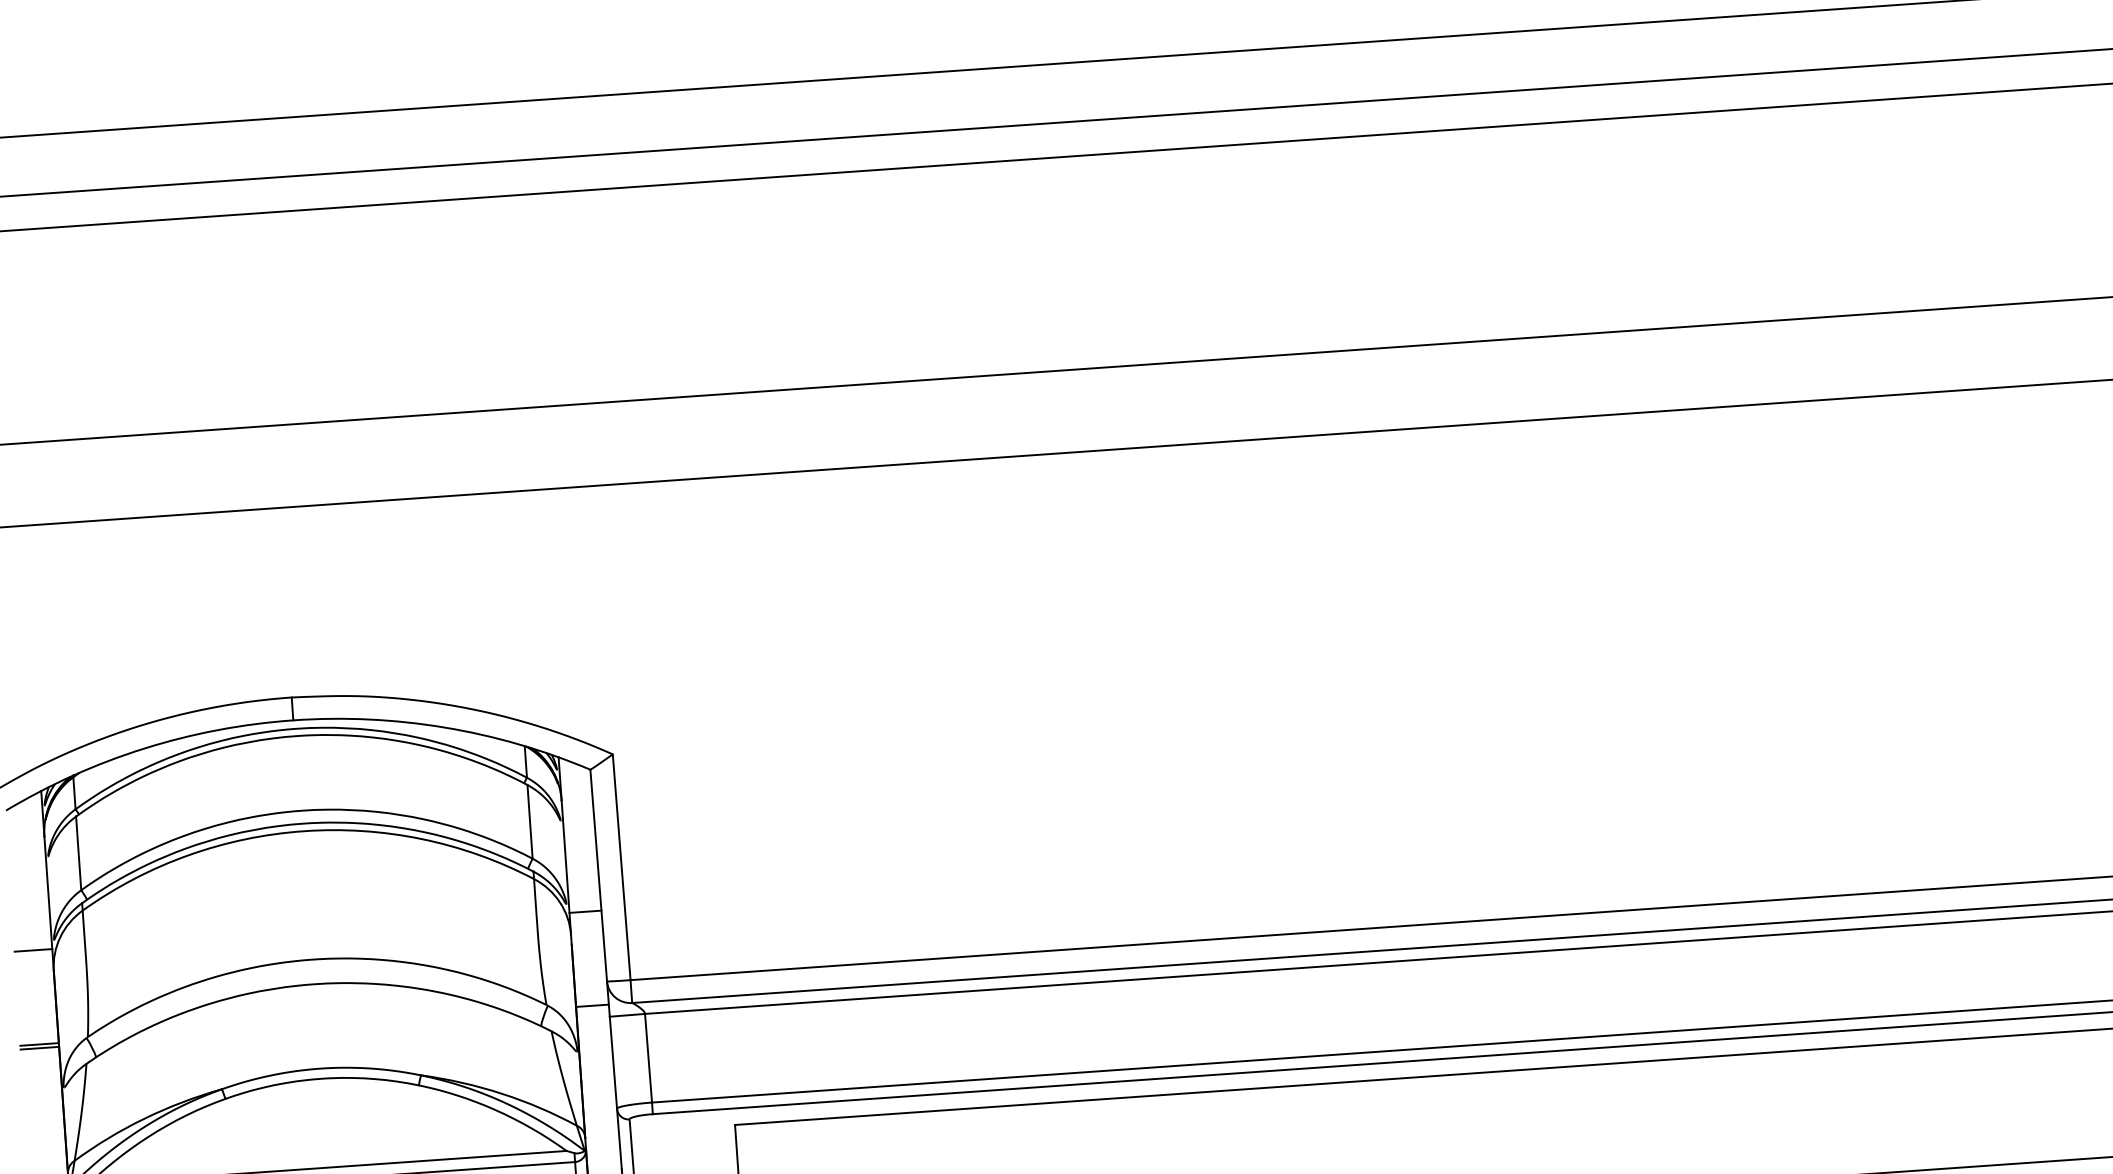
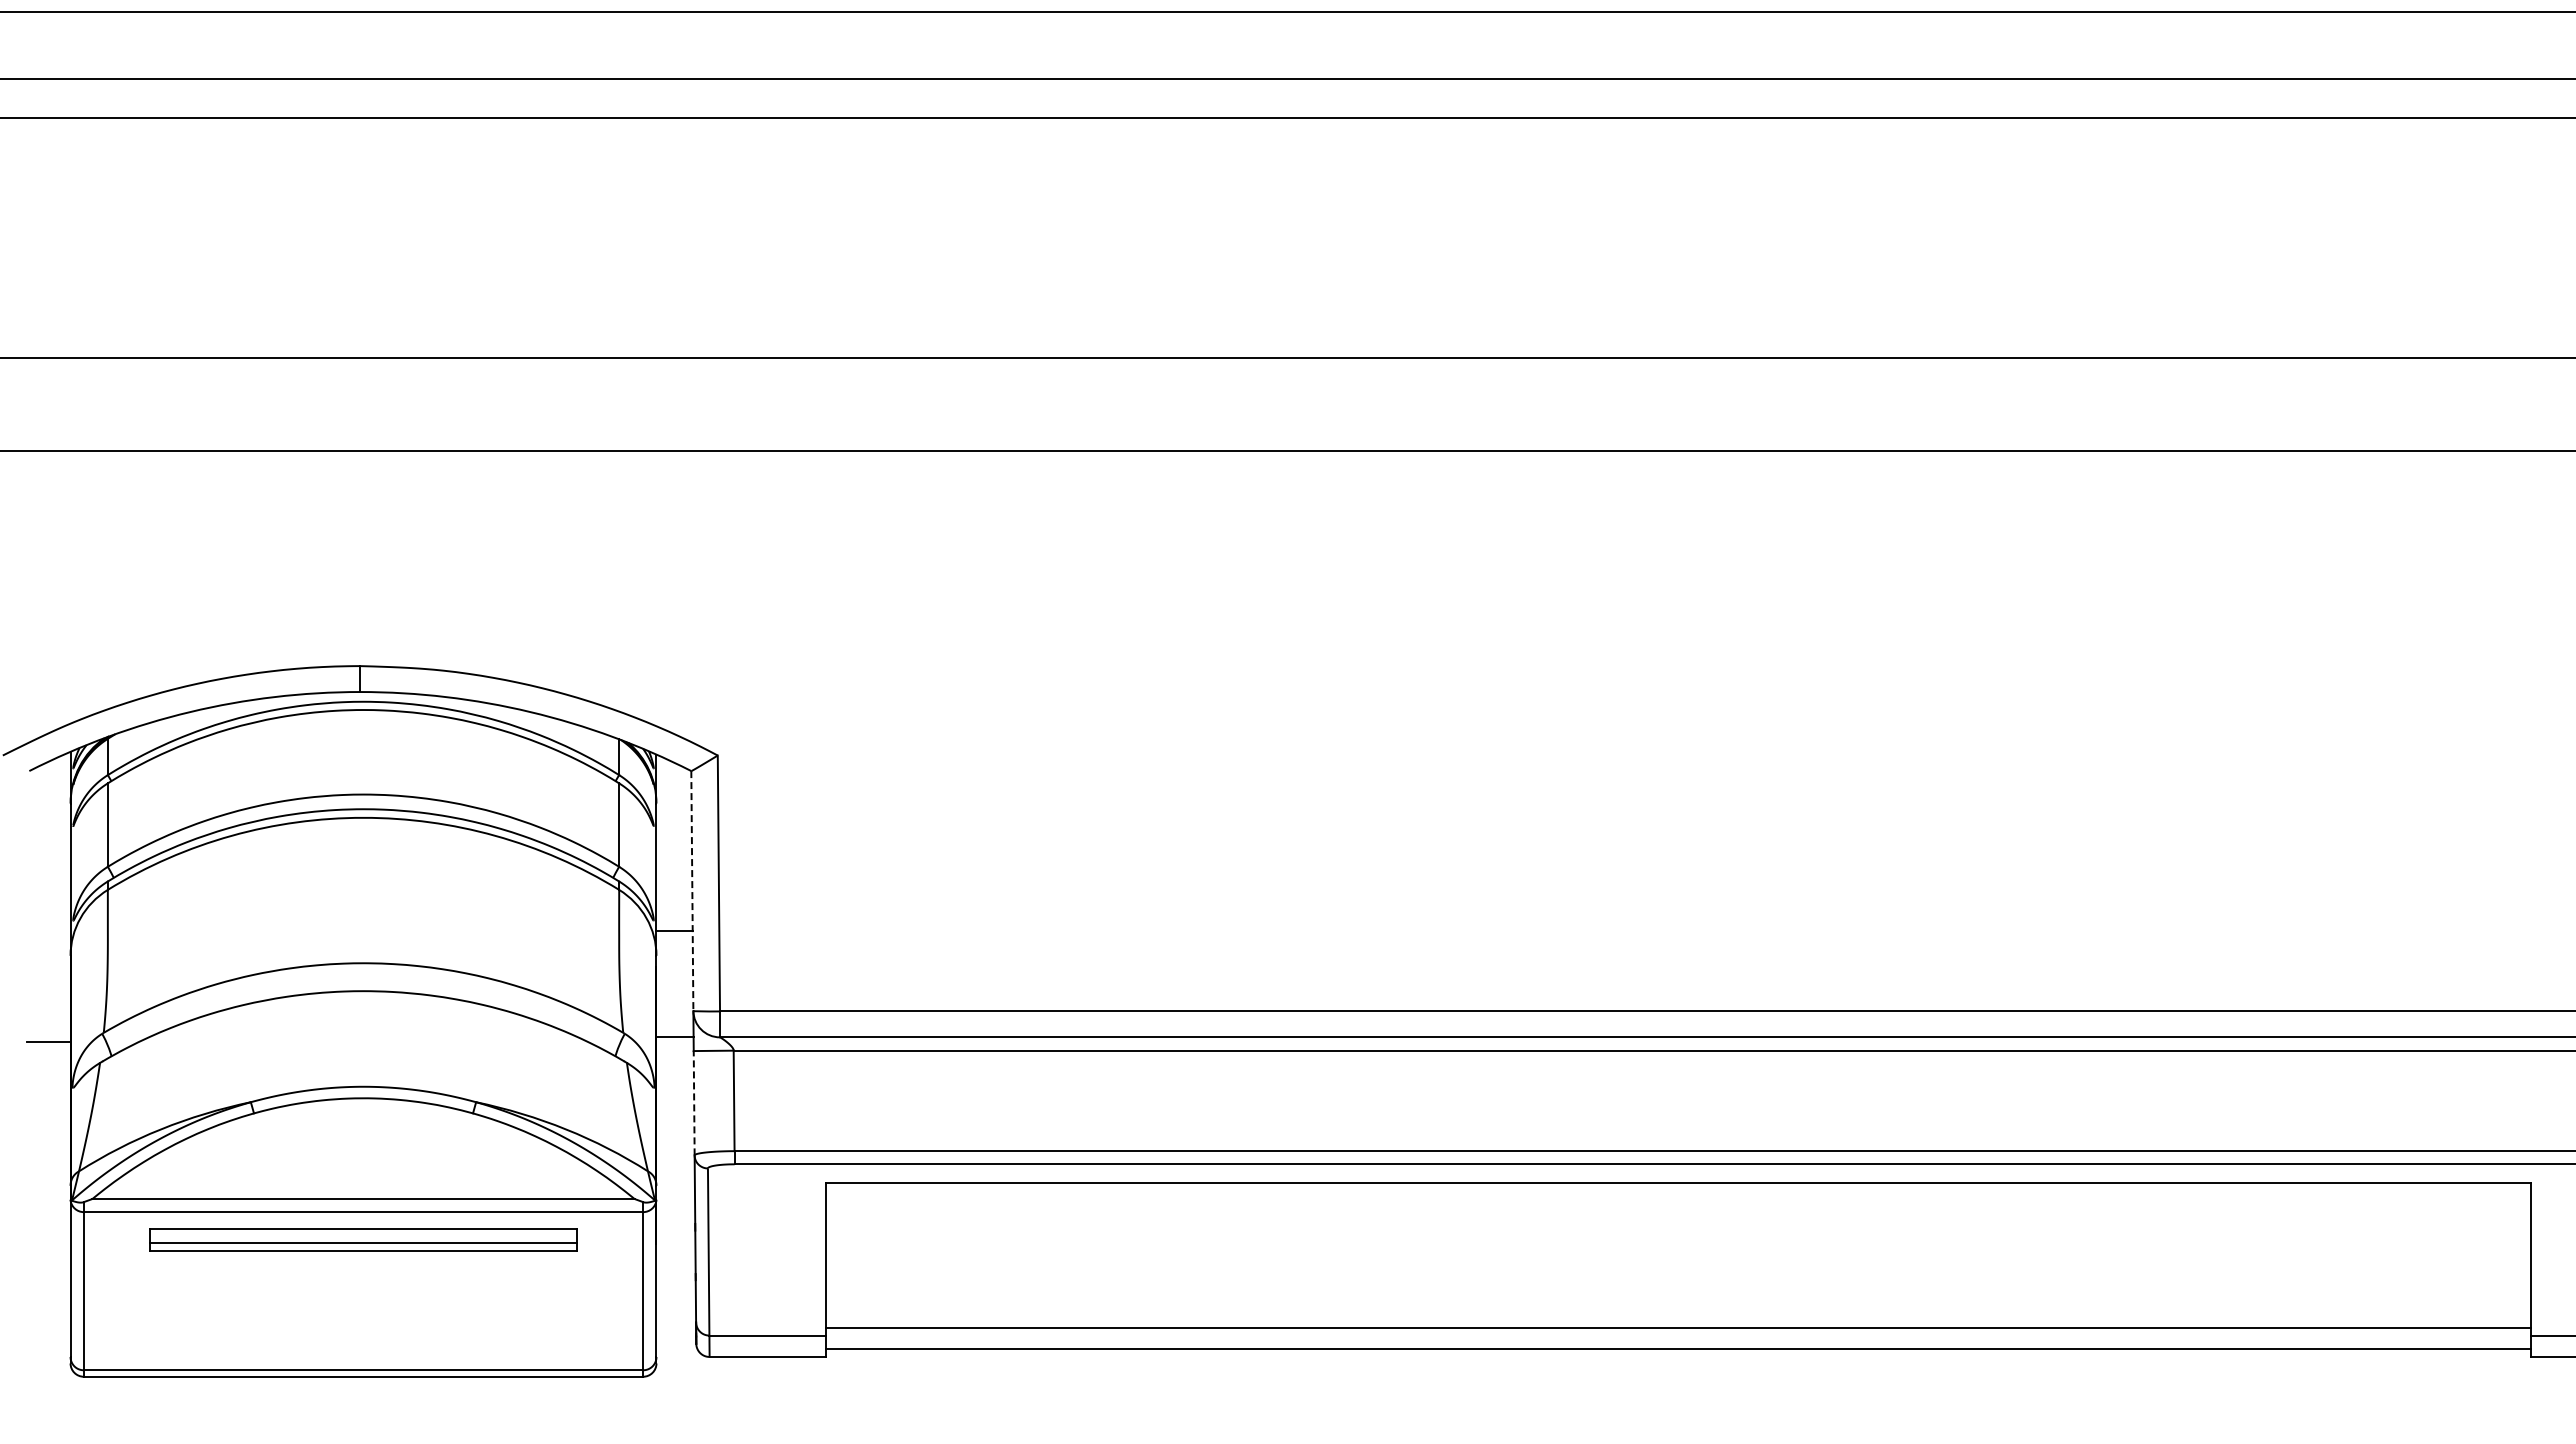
line: (598, 875) -> (692, 891), solid -> dashed
line: (32, 950) -> (48, 930), removed
line: (39, 1044) -> (48, 1037), removed
line: (613, 1062) -> (694, 1102), solid -> dashed

